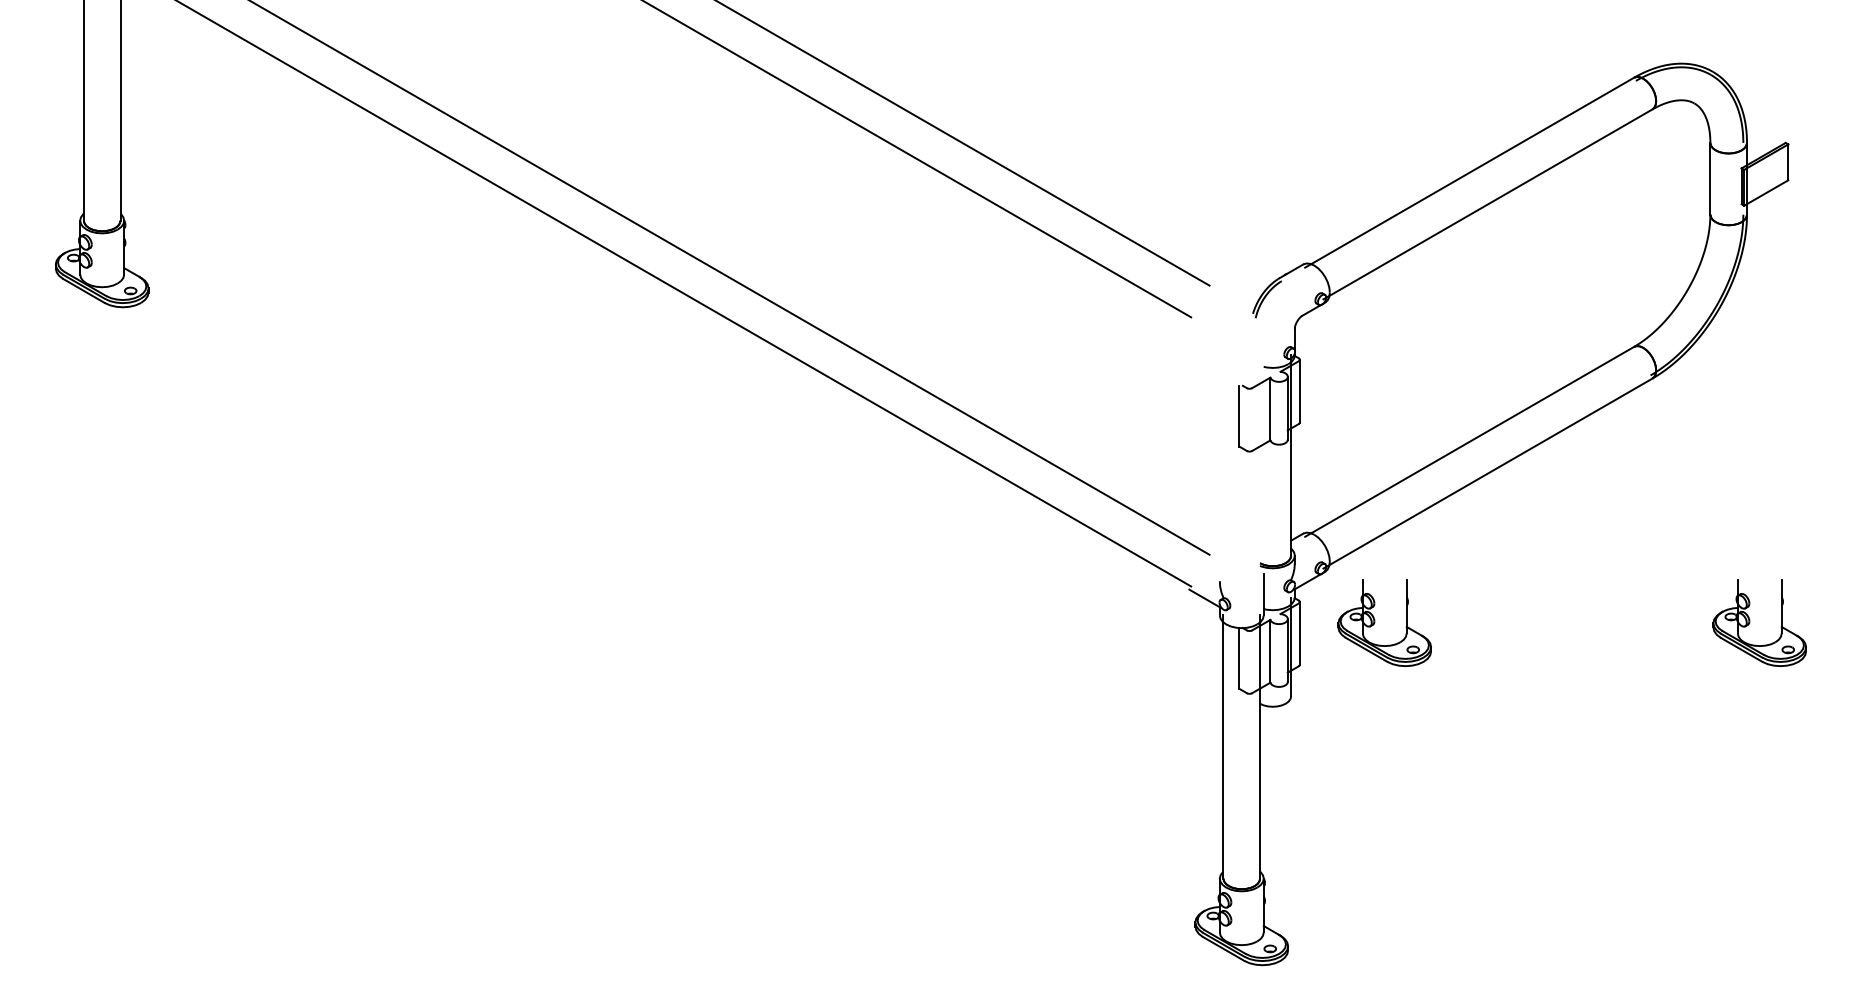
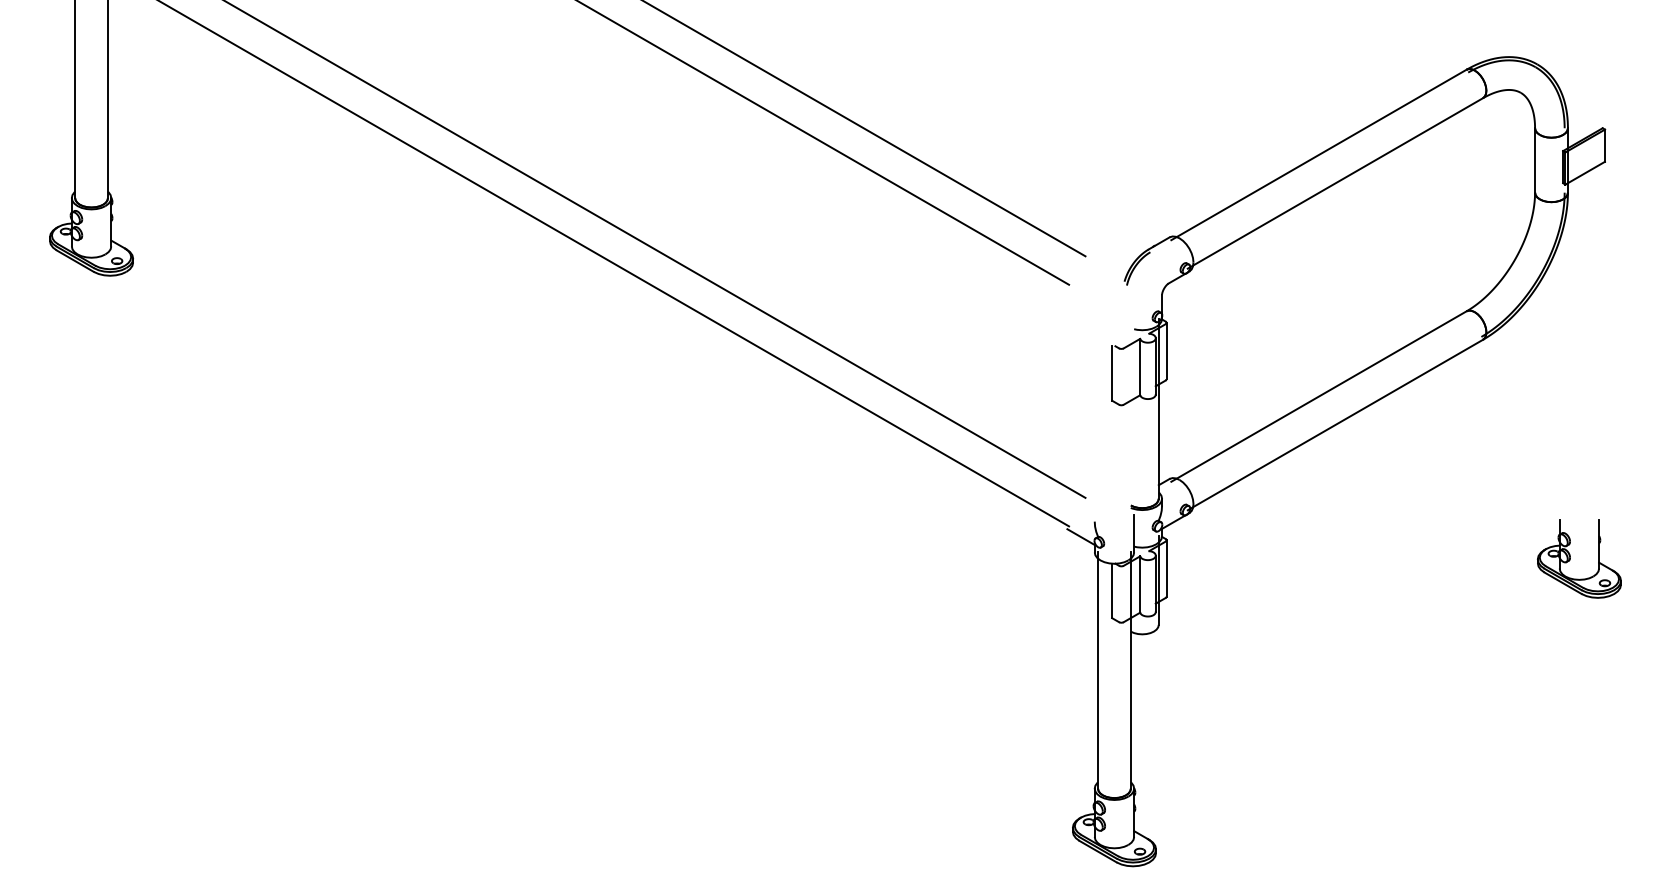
part: (1375, 622) -> (1234, 558), removed

